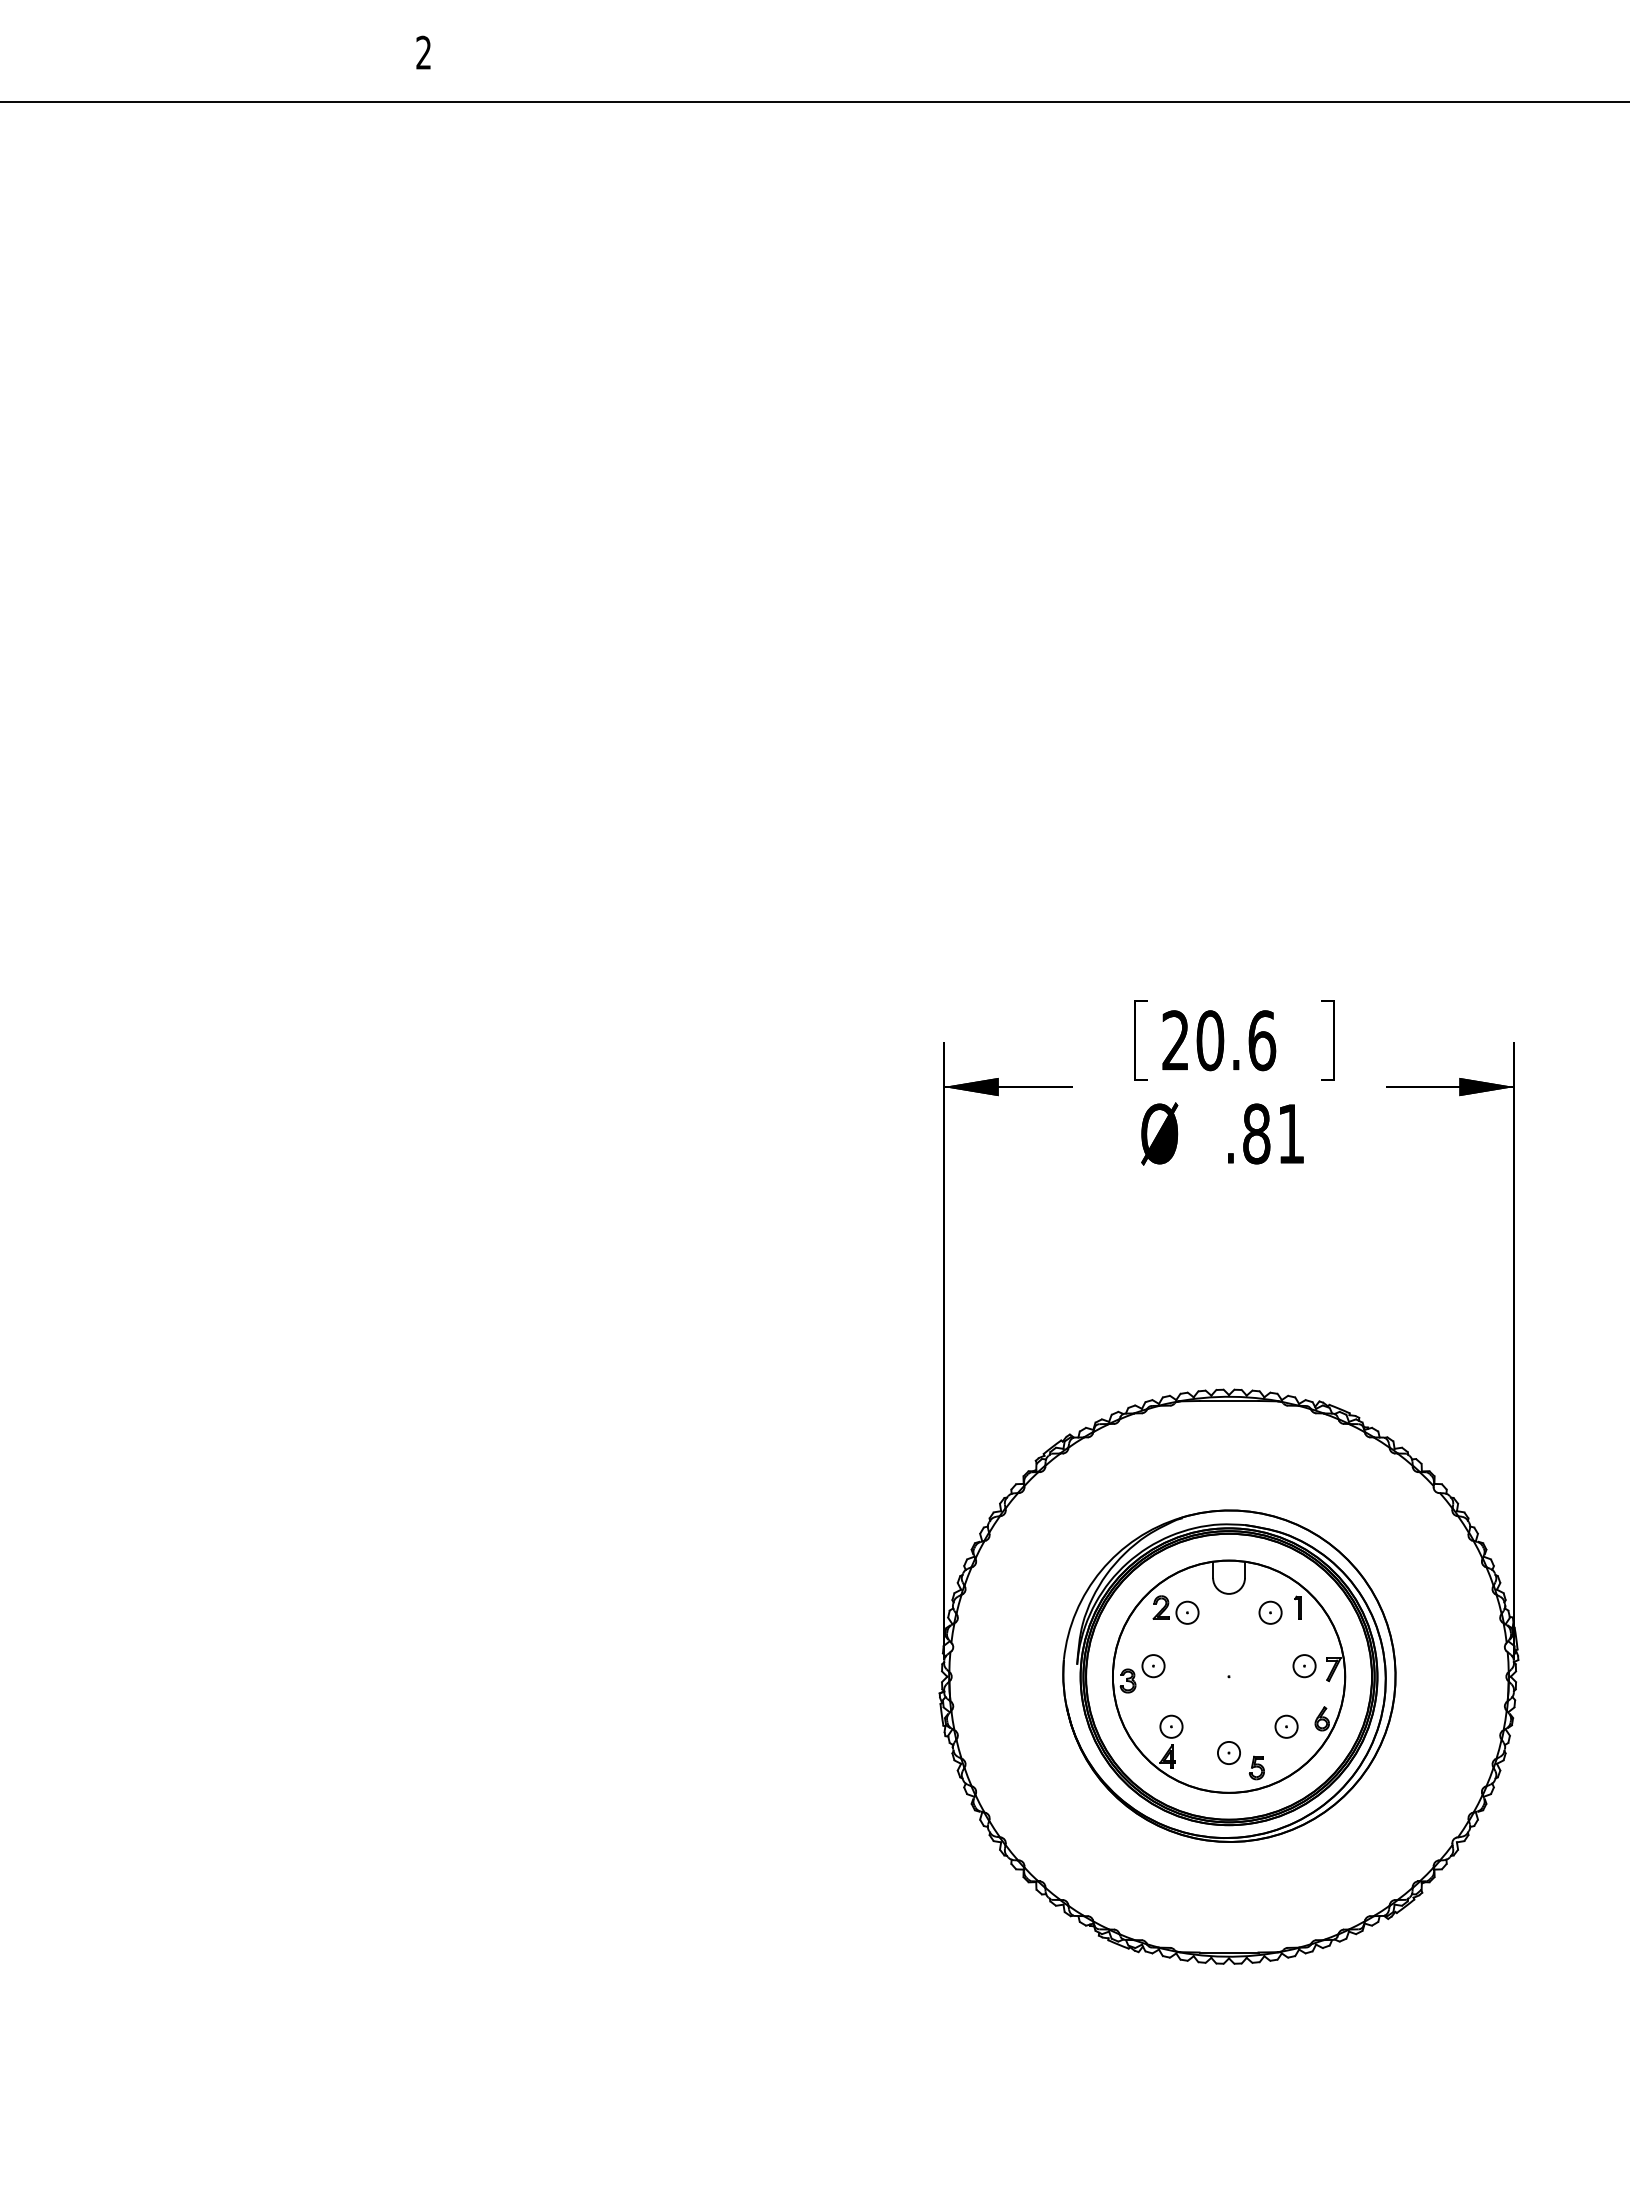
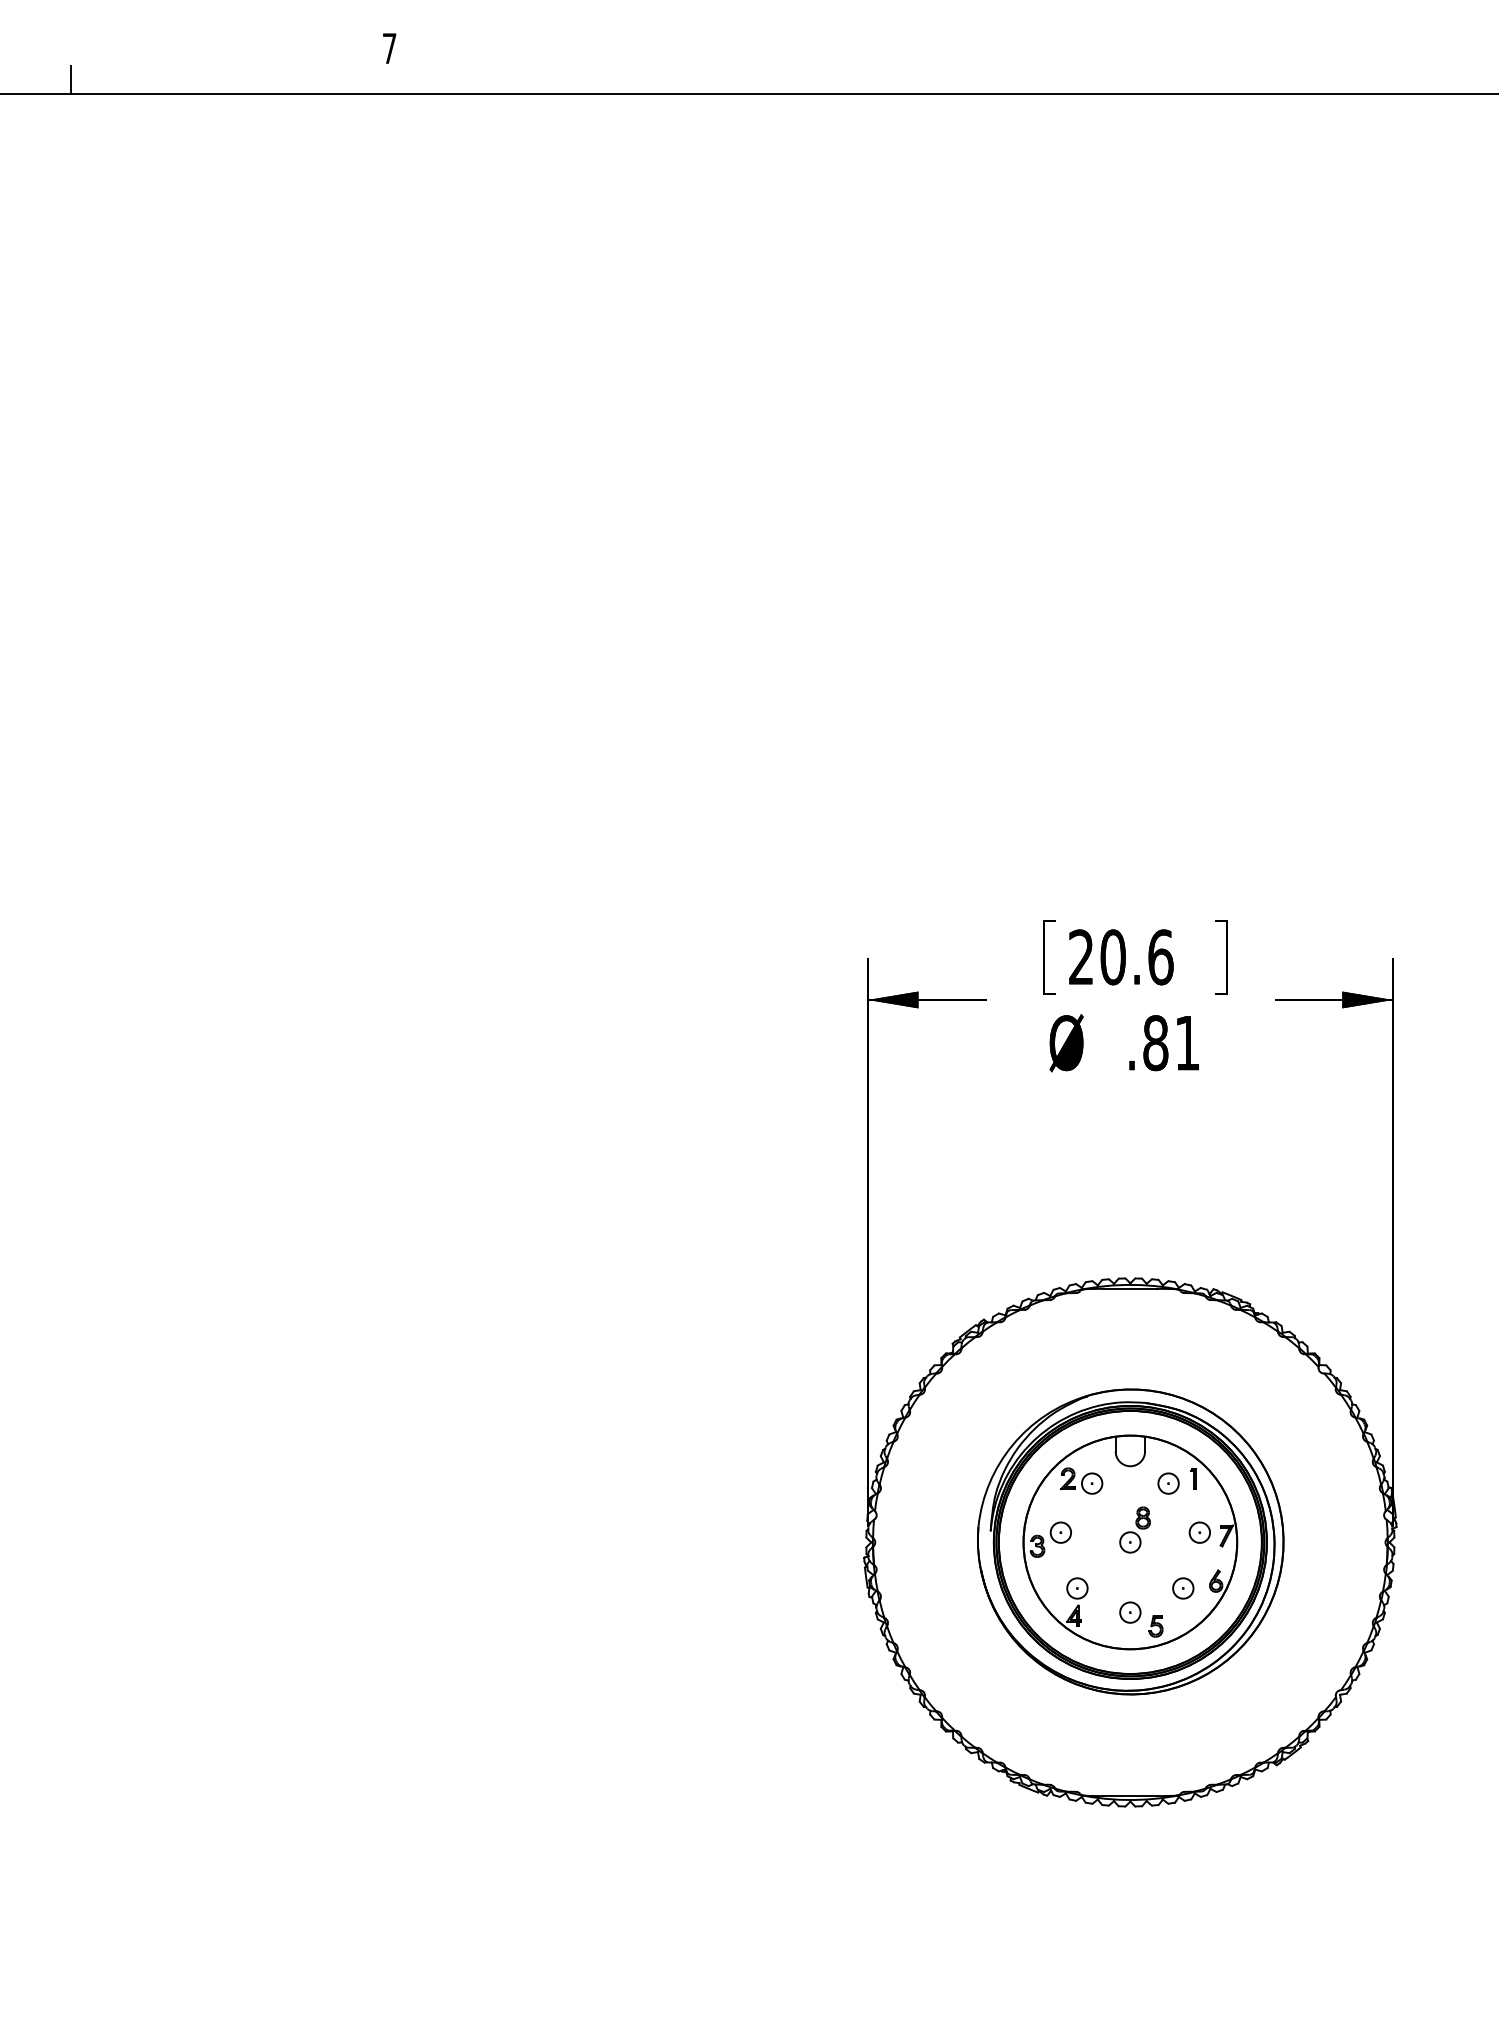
text: (423, 52) -> (389, 48), 2 -> 7
line: (77, 87) -> (71, 80), added
part: (1234, 1662) -> (1135, 1529), added

